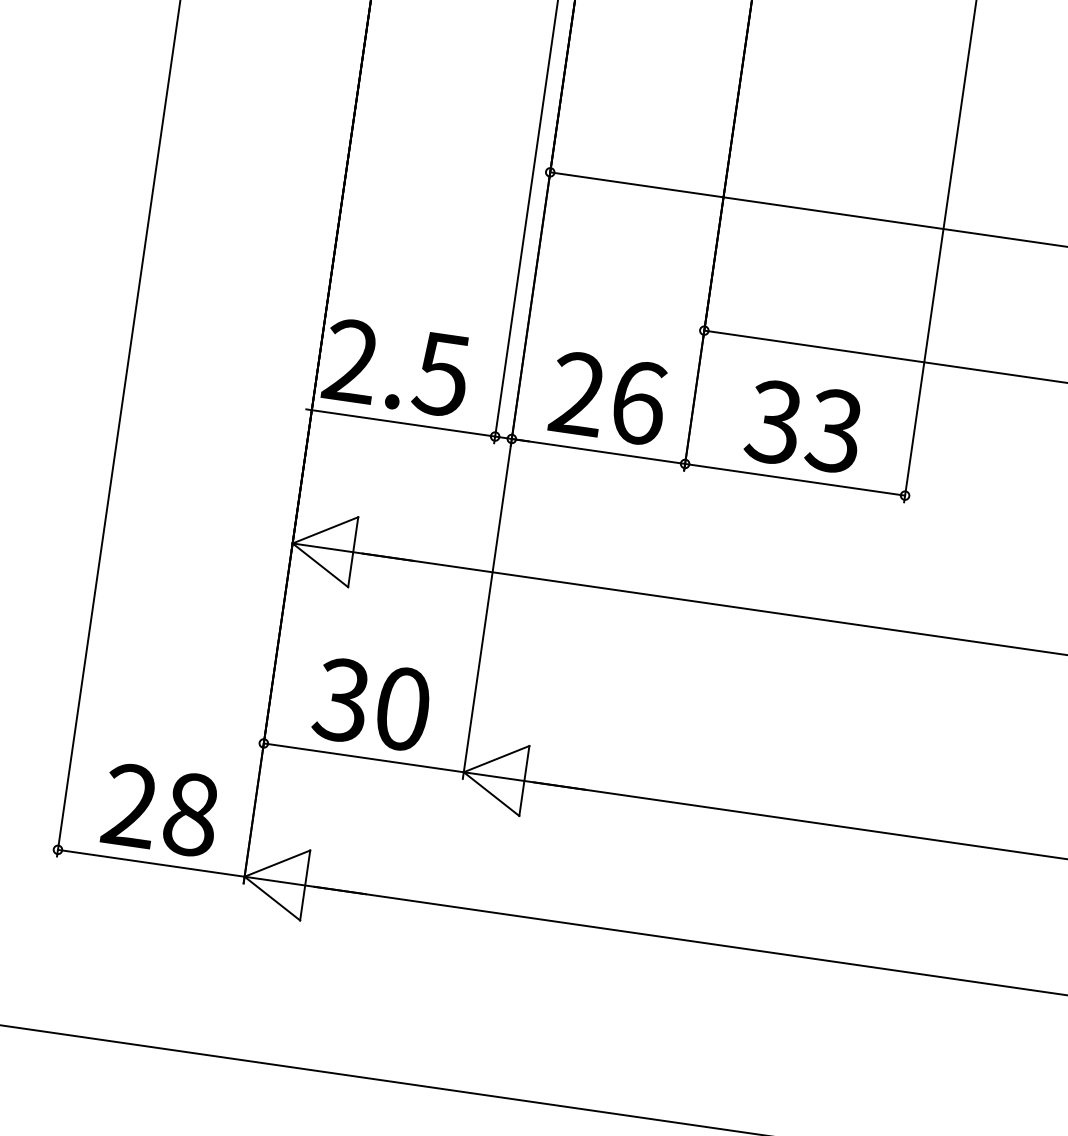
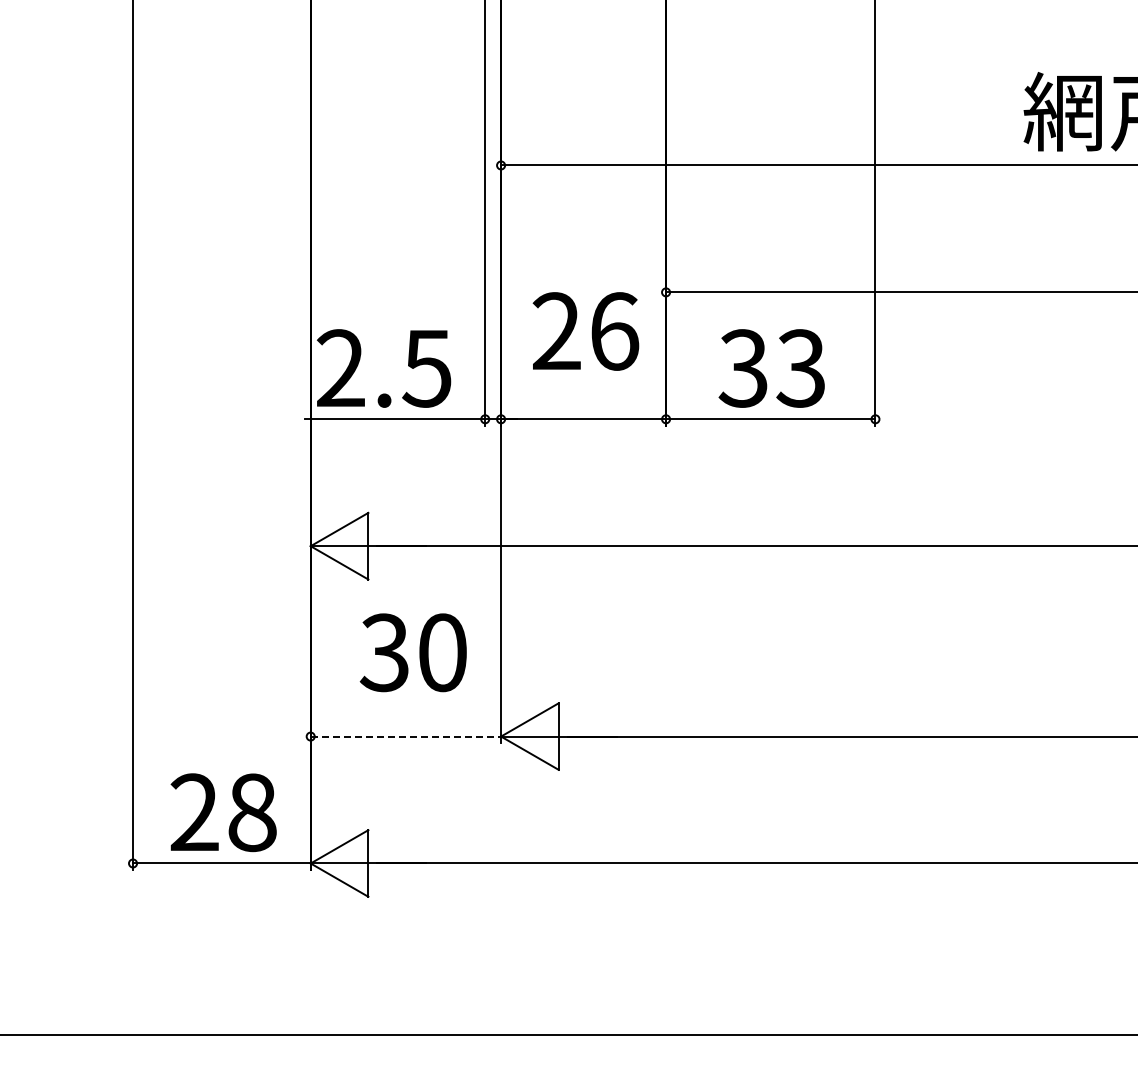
text: (608, 398) -> (585, 331), moved
text: (371, 704) -> (412, 652), moved
line: (364, 757) -> (406, 736), solid -> dashed

